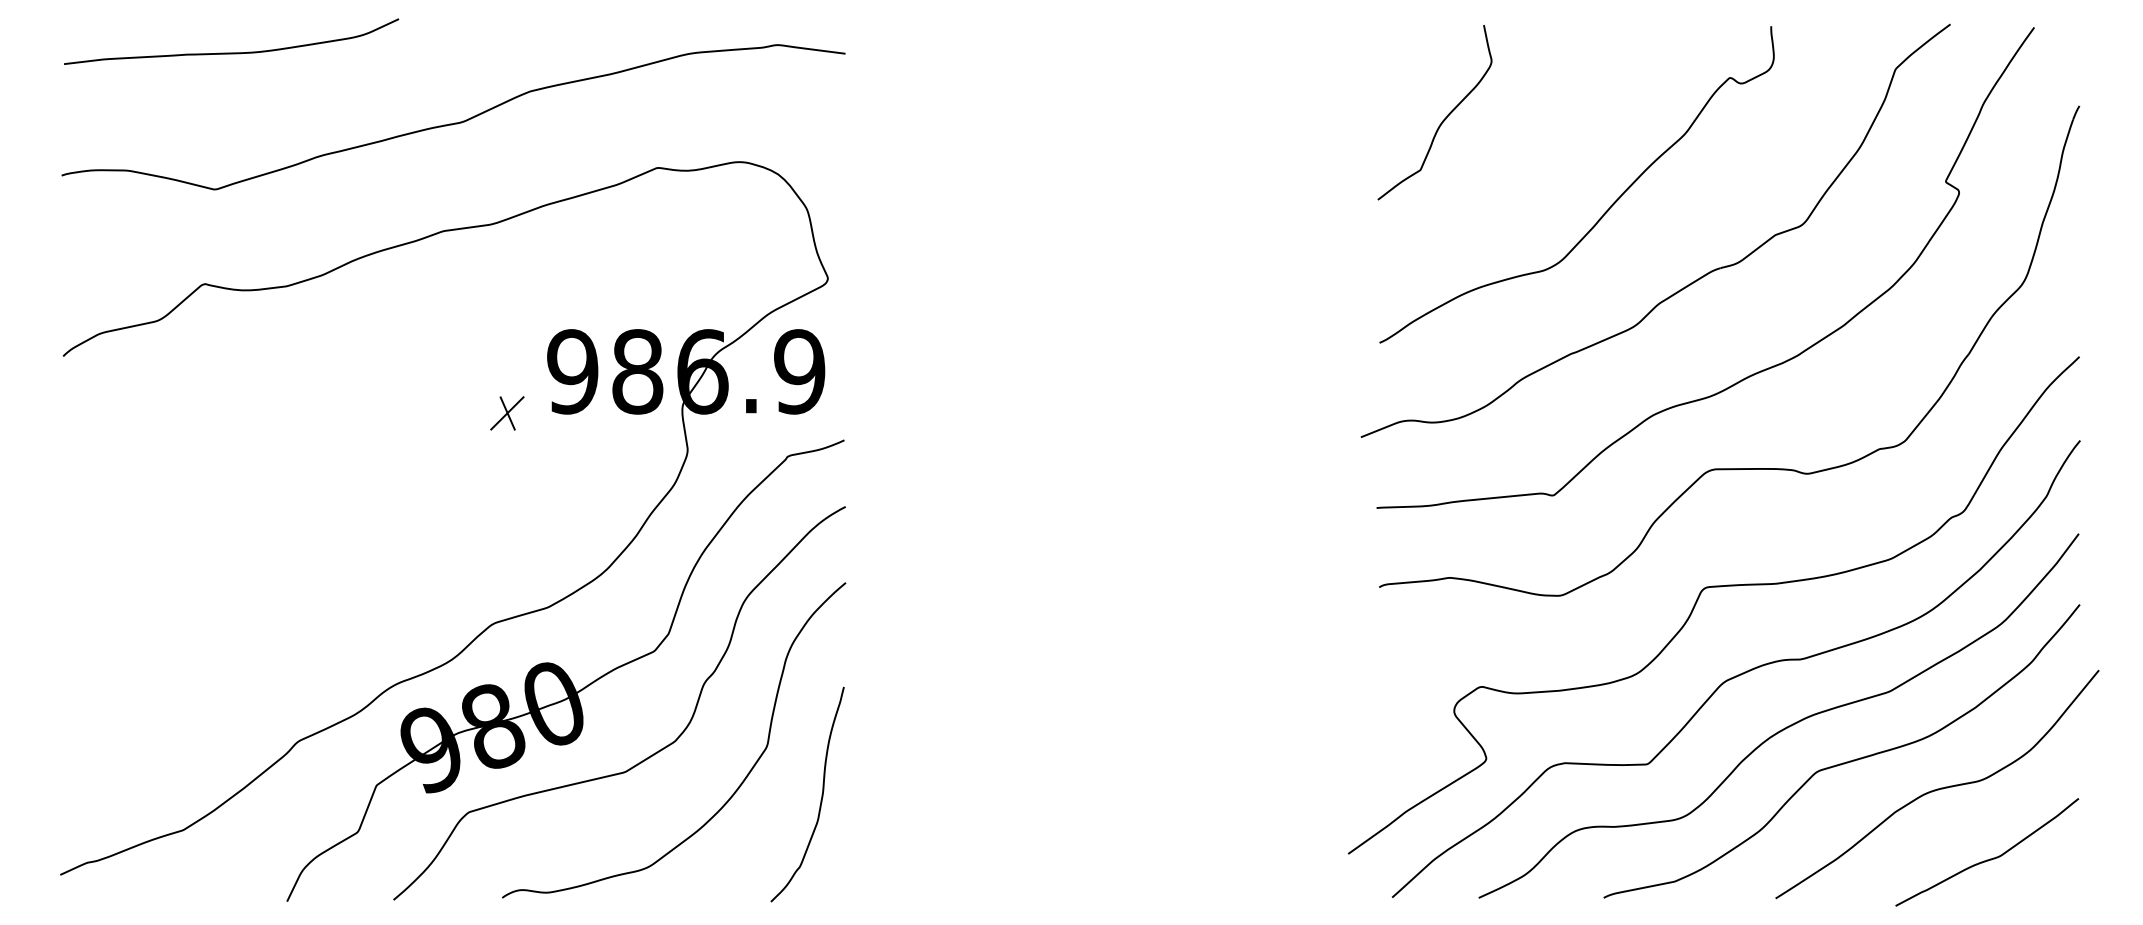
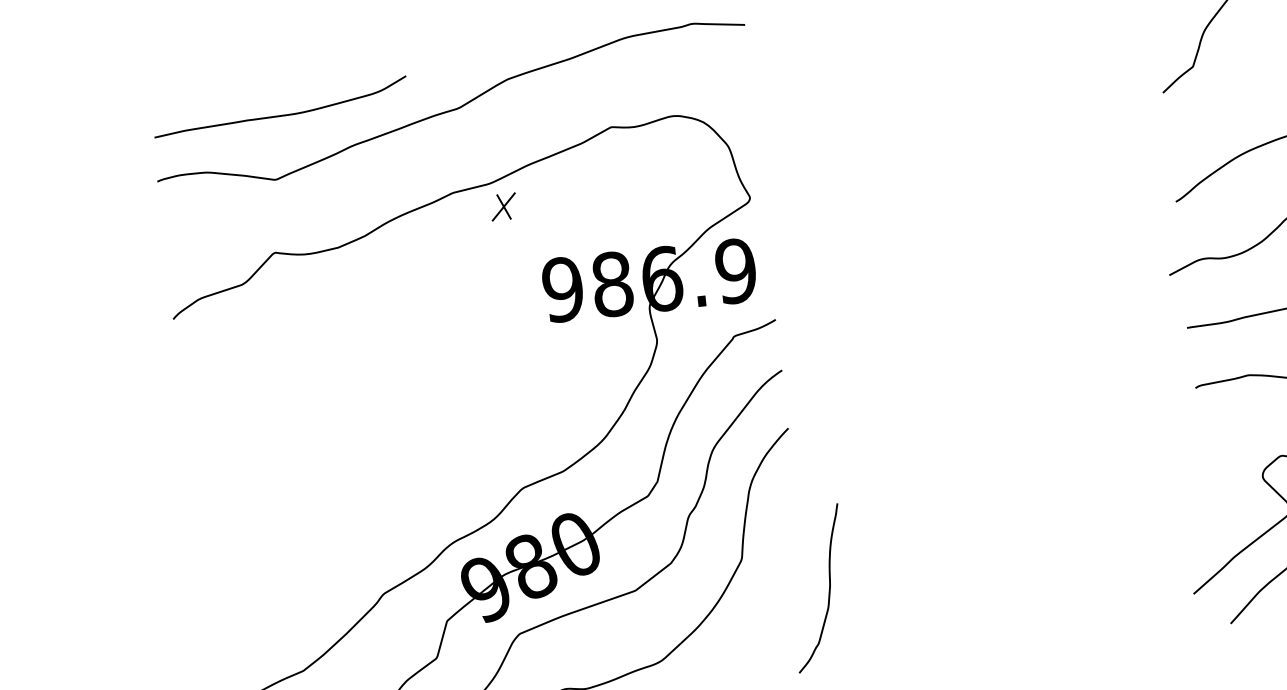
curve: (231, 52) -> (281, 115), moved
part: (507, 413) -> (503, 207), moved
curve: (821, 794) -> (829, 587), moved

